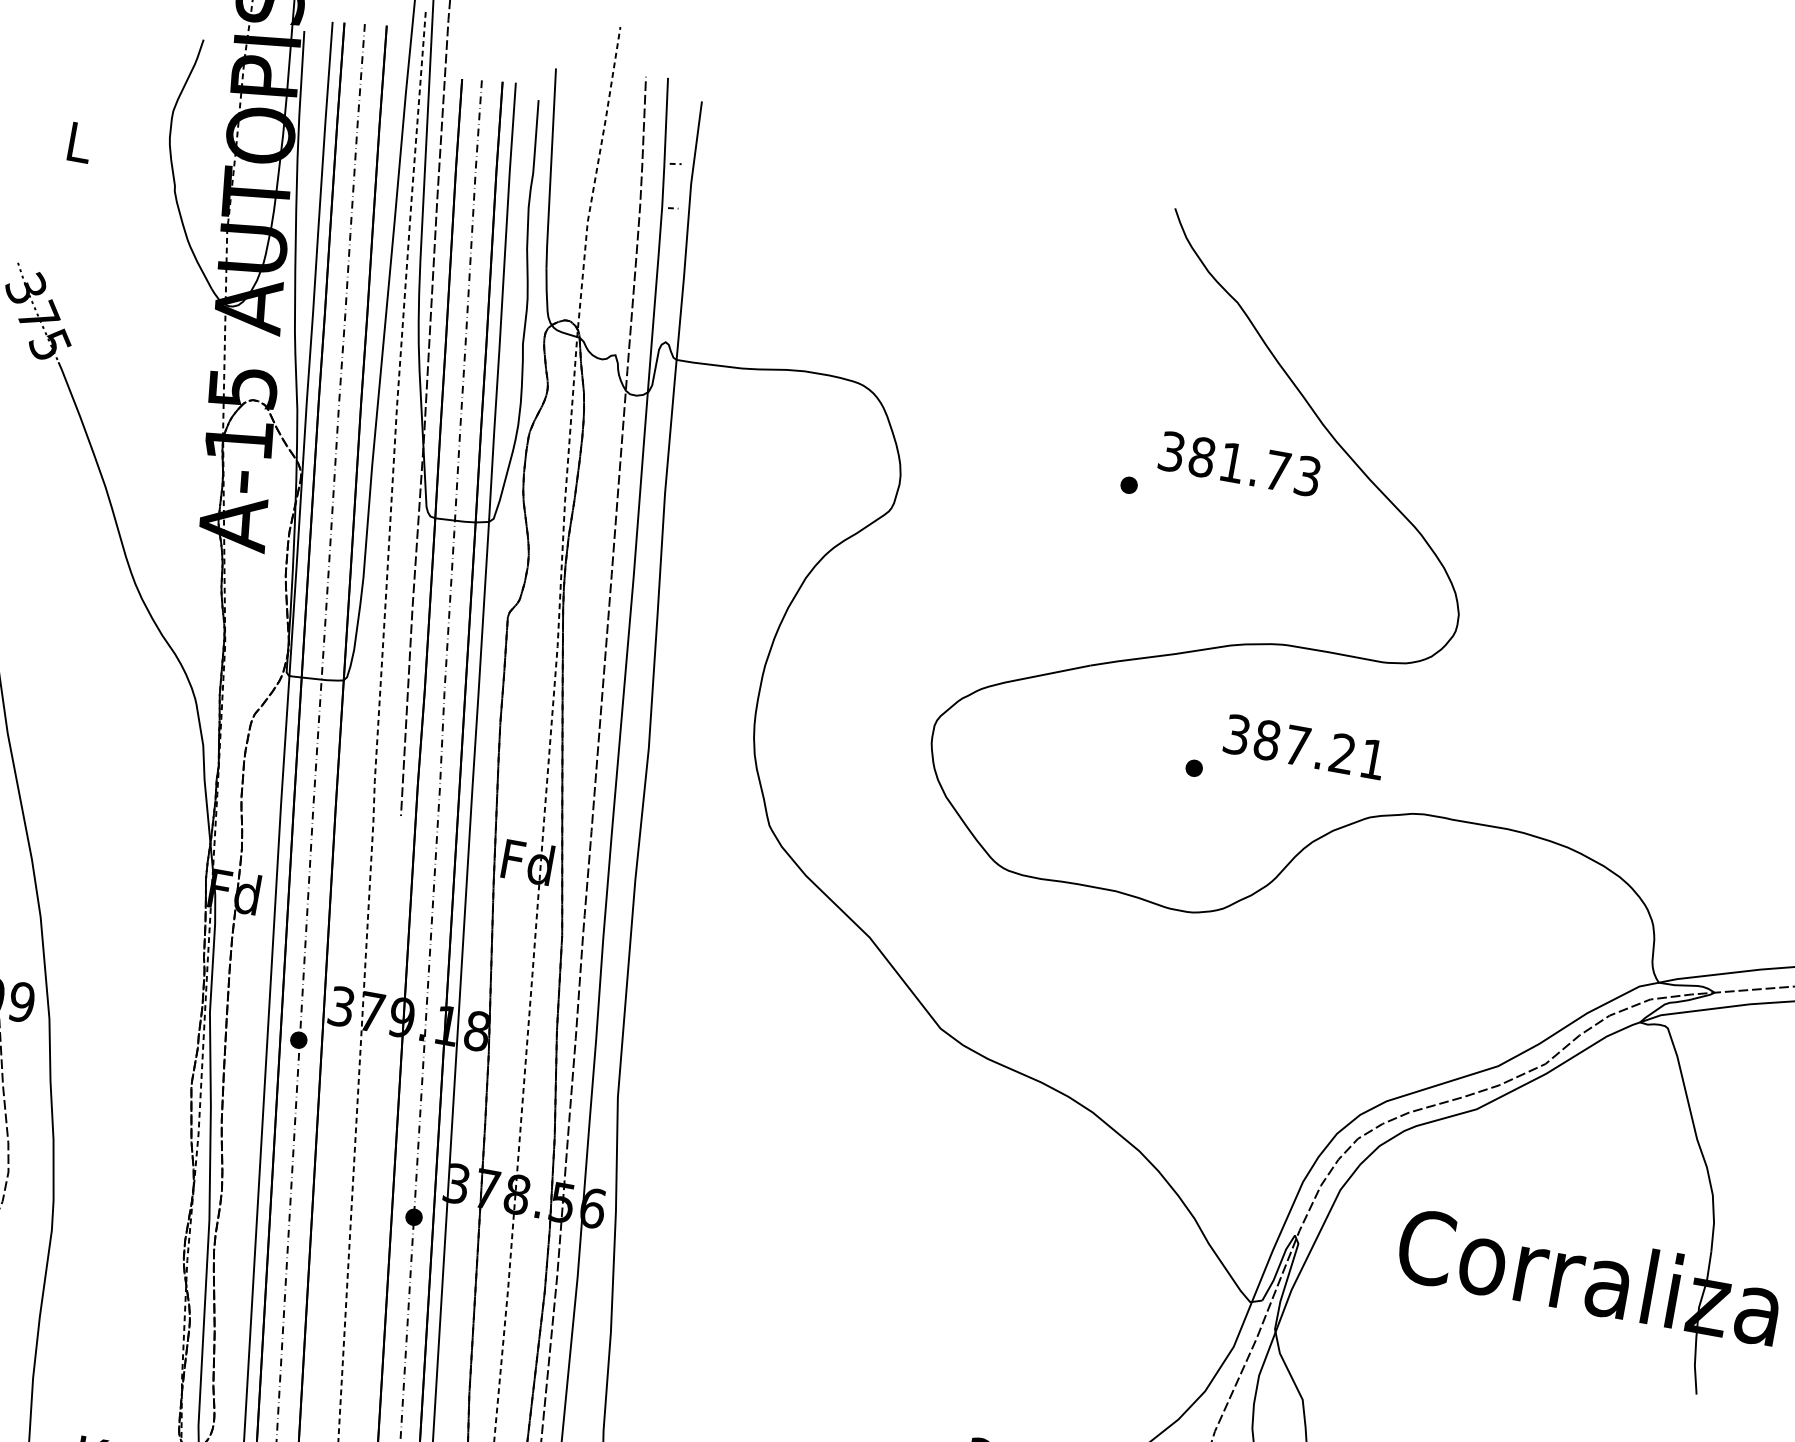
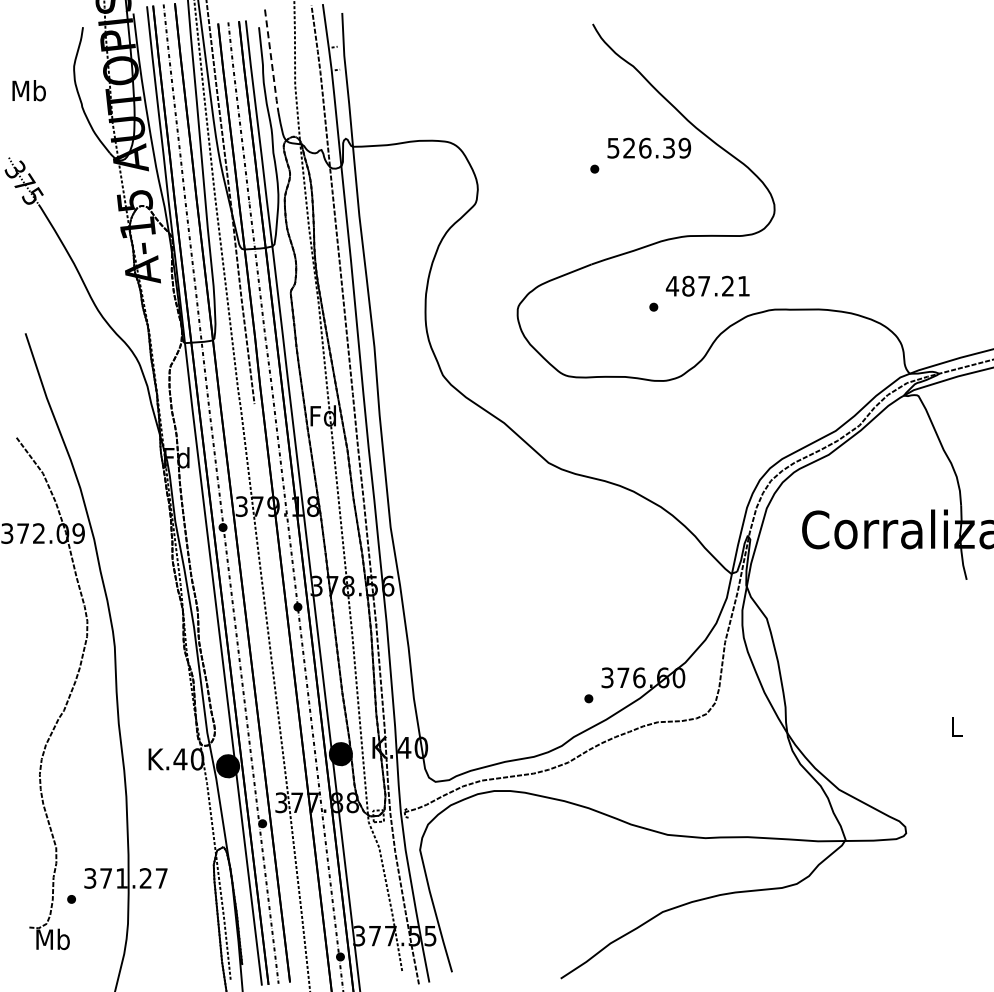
text: (78, 141) -> (28, 90), L -> Mb
line: (550, 171) -> (271, 62), solid -> dashed
text: (1240, 462) -> (649, 147), 381.73 -> 526.39
text: (1237, 733) -> (672, 285), 387.21 -> 487.21

